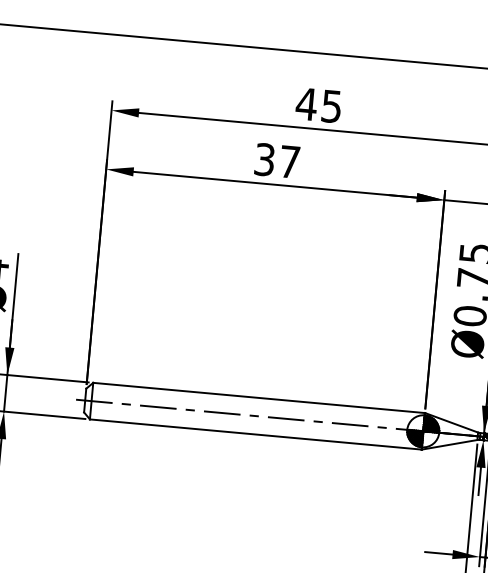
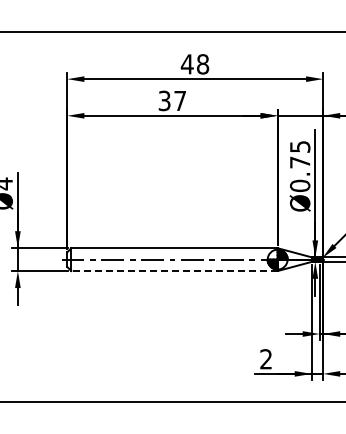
text: (332, 106) -> (203, 64), 45 -> 48
line: (254, 435) -> (173, 271), solid -> dashed

